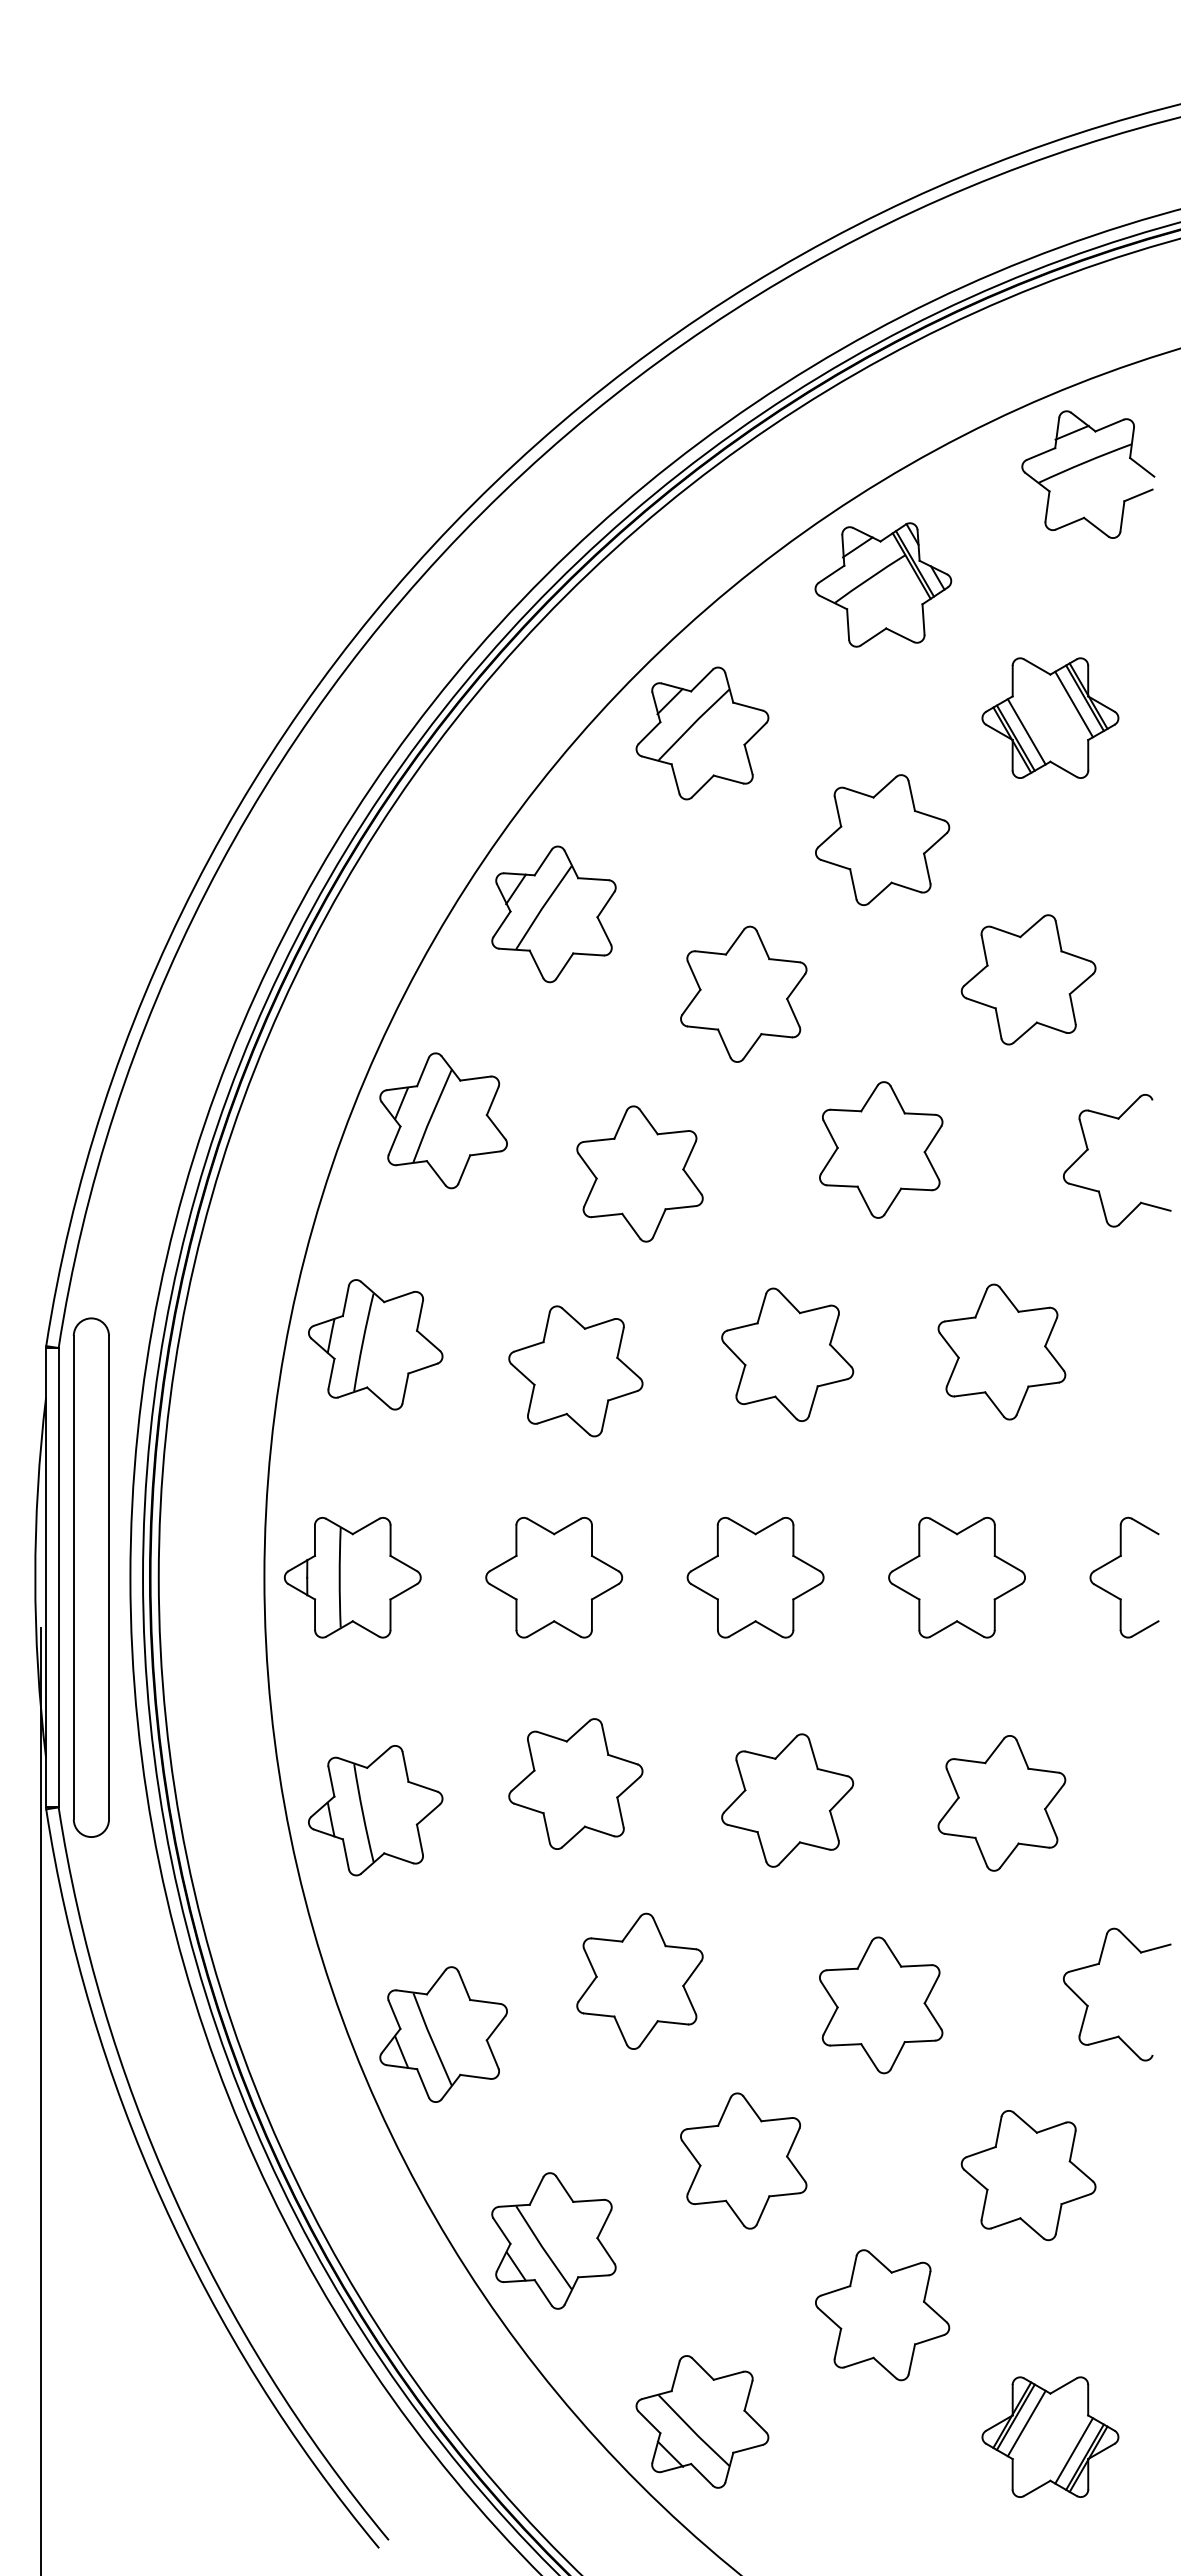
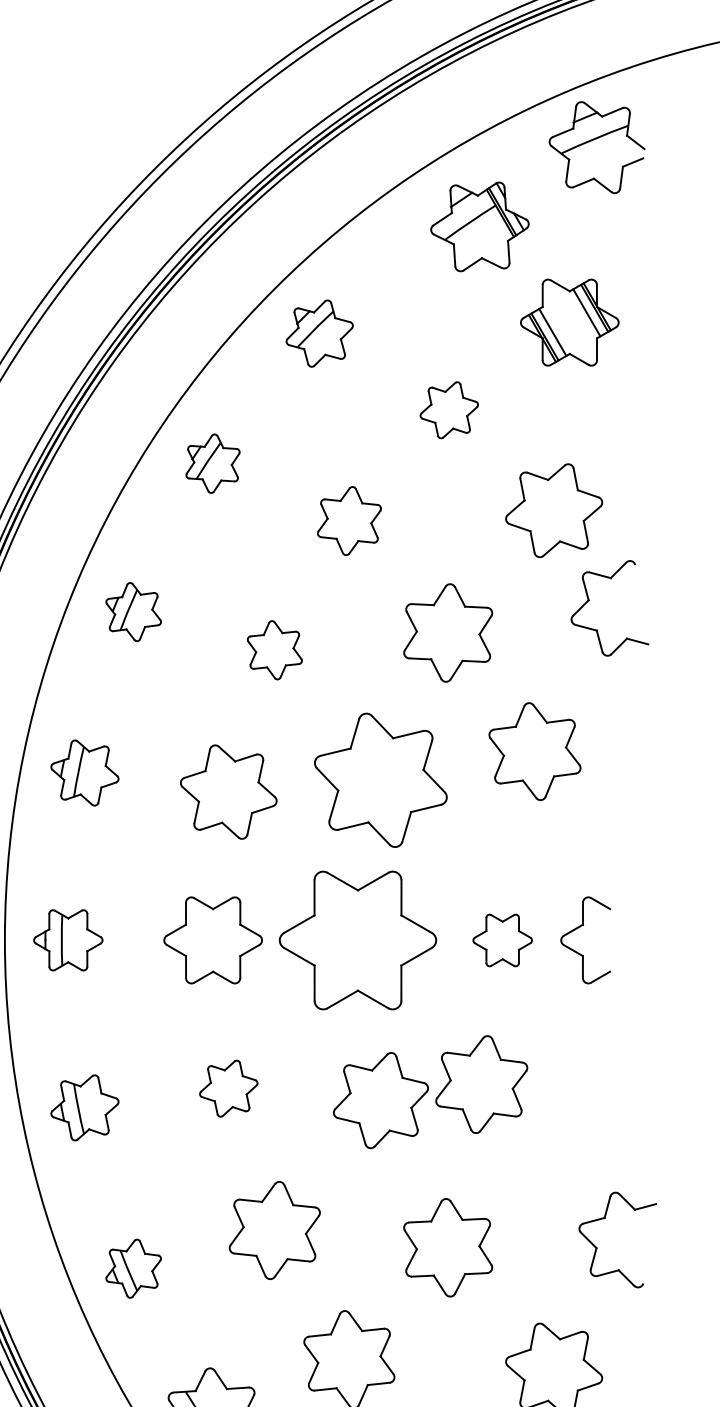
part: (883, 584) -> (480, 226), moved
part: (702, 733) -> (319, 333), size x0.7
part: (882, 839) -> (449, 409), size x0.6
part: (553, 914) -> (212, 463), size x0.6
part: (743, 993) -> (349, 520), size x0.7
part: (443, 1120) -> (133, 611), size x0.6
part: (1088, 1150) -> (589, 601), moved
part: (639, 1173) -> (274, 649), size x0.6
part: (375, 1344) -> (84, 772), size x0.7
part: (1001, 1351) -> (534, 751), moved
part: (787, 1354) -> (380, 779), size x1.4
part: (1113, 1561) -> (577, 928), moved
part: (352, 1577) -> (68, 940), size x0.7
part: (755, 1577) -> (357, 940), size x1.6
part: (956, 1577) -> (502, 940), size x0.6
part: (575, 1783) -> (228, 1088), size x0.6
part: (1001, 1803) -> (481, 1084), moved
part: (375, 1810) -> (84, 1107), size x0.7
part: (443, 2034) -> (133, 1268), size x0.6

